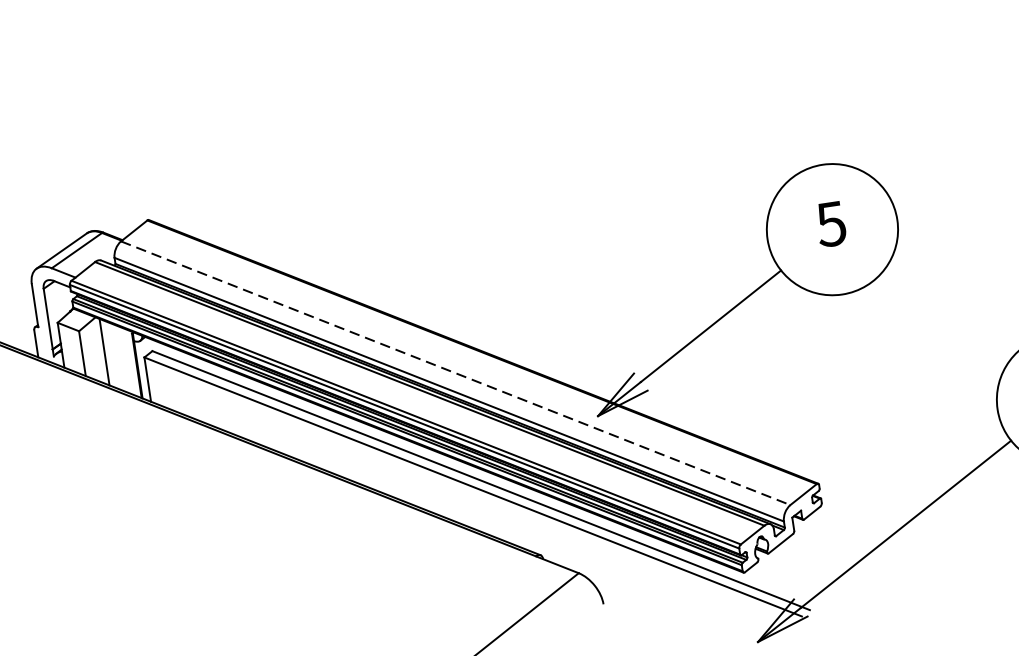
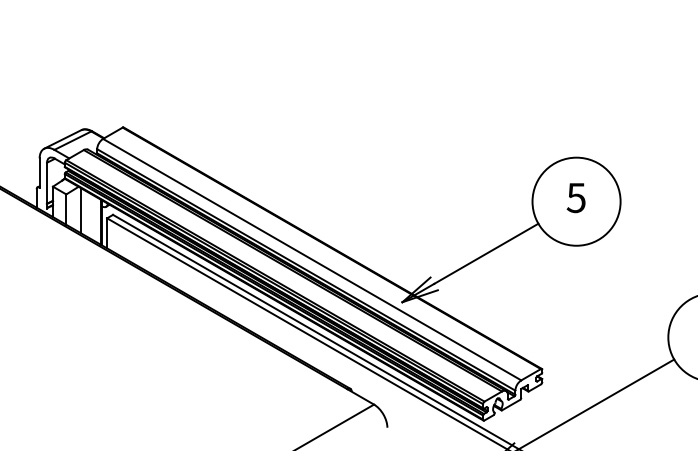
line: (456, 372) -> (312, 259), dashed -> solid

